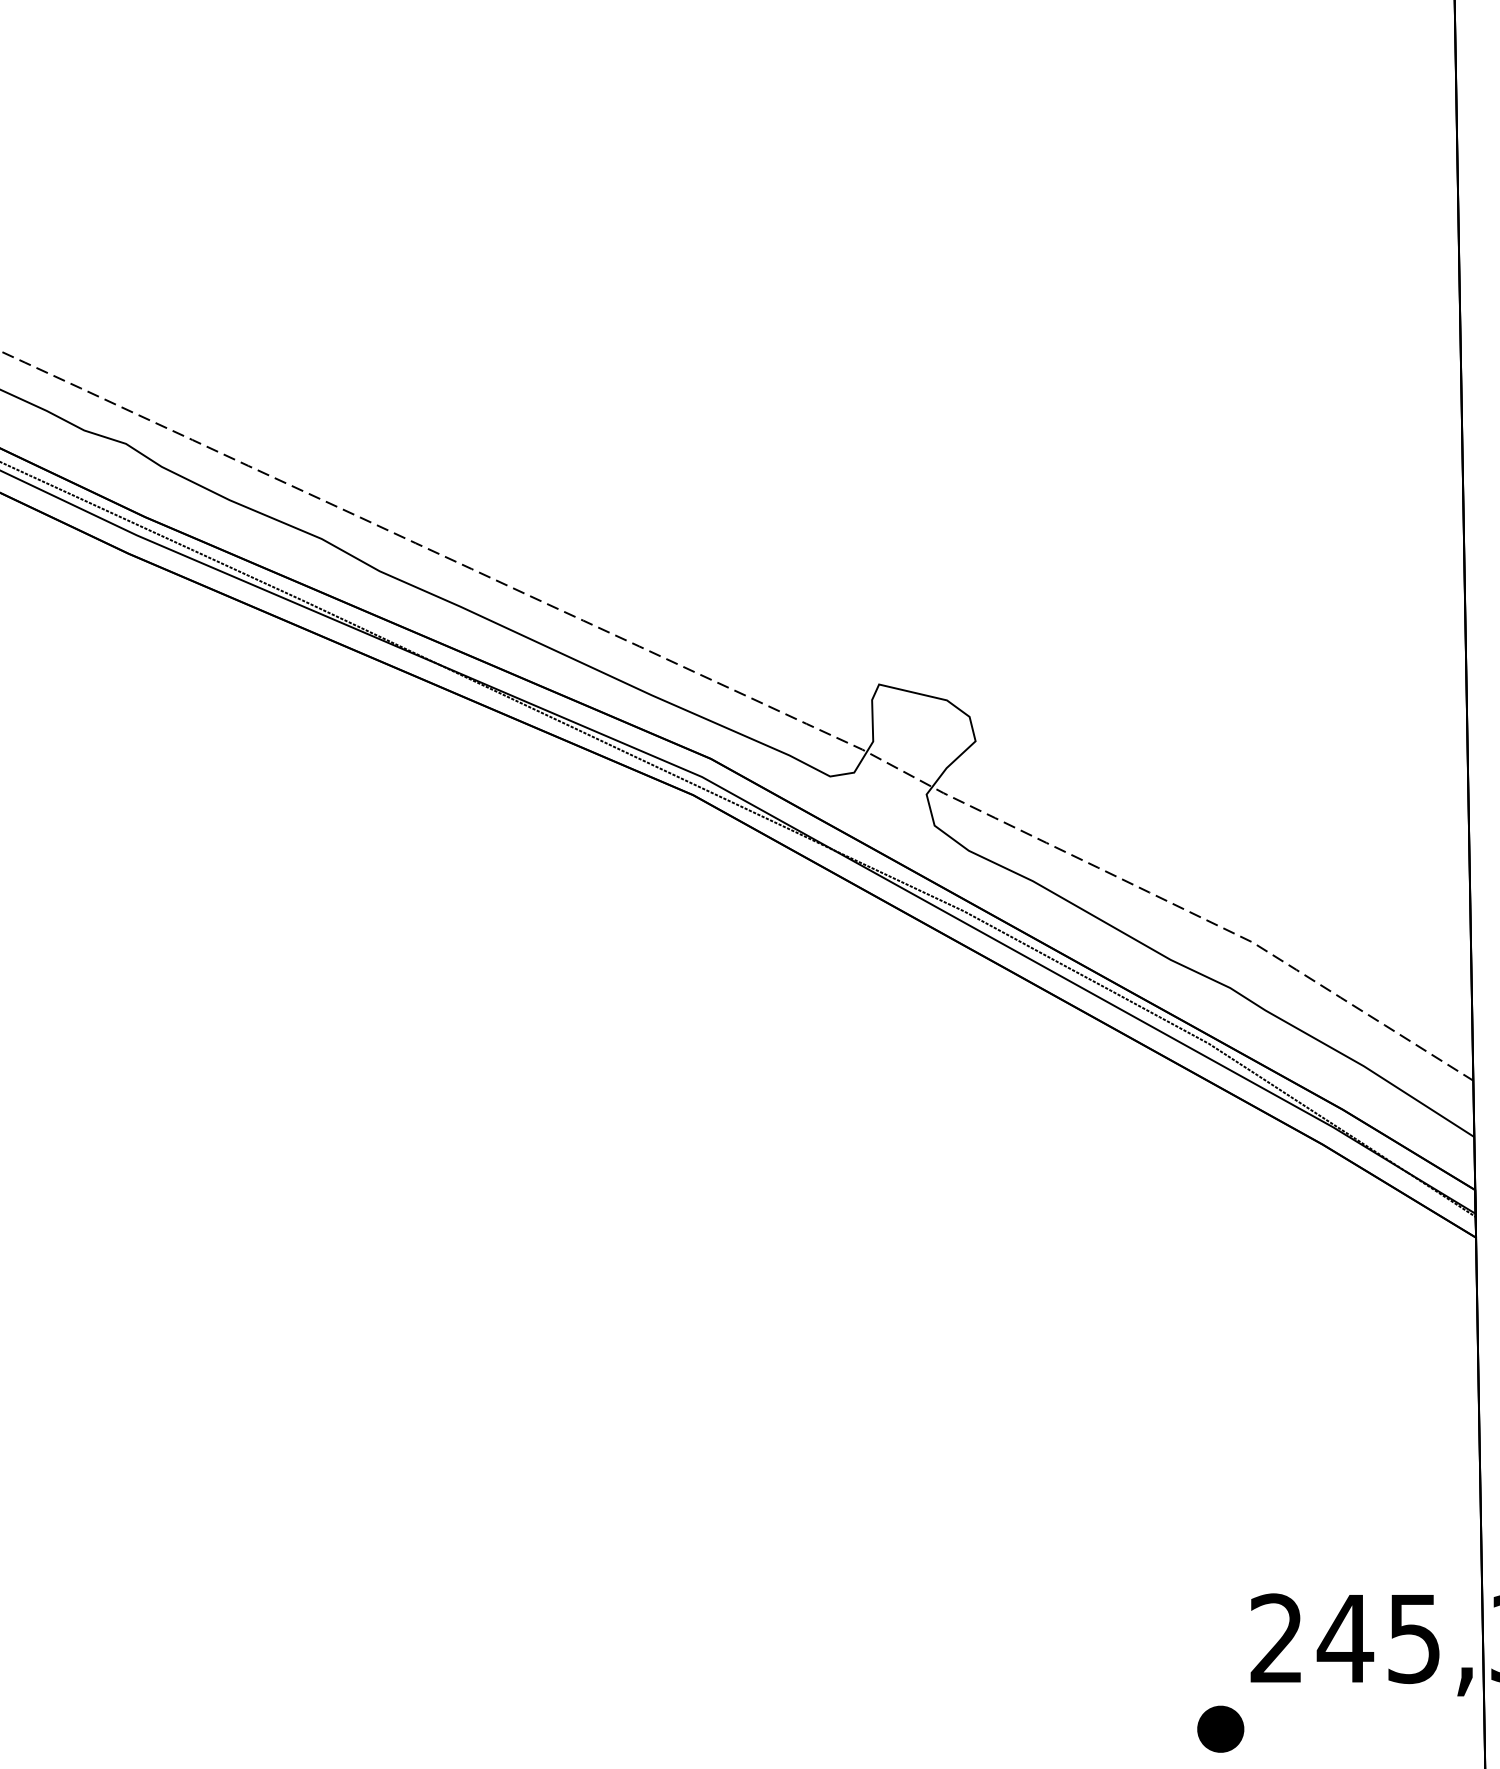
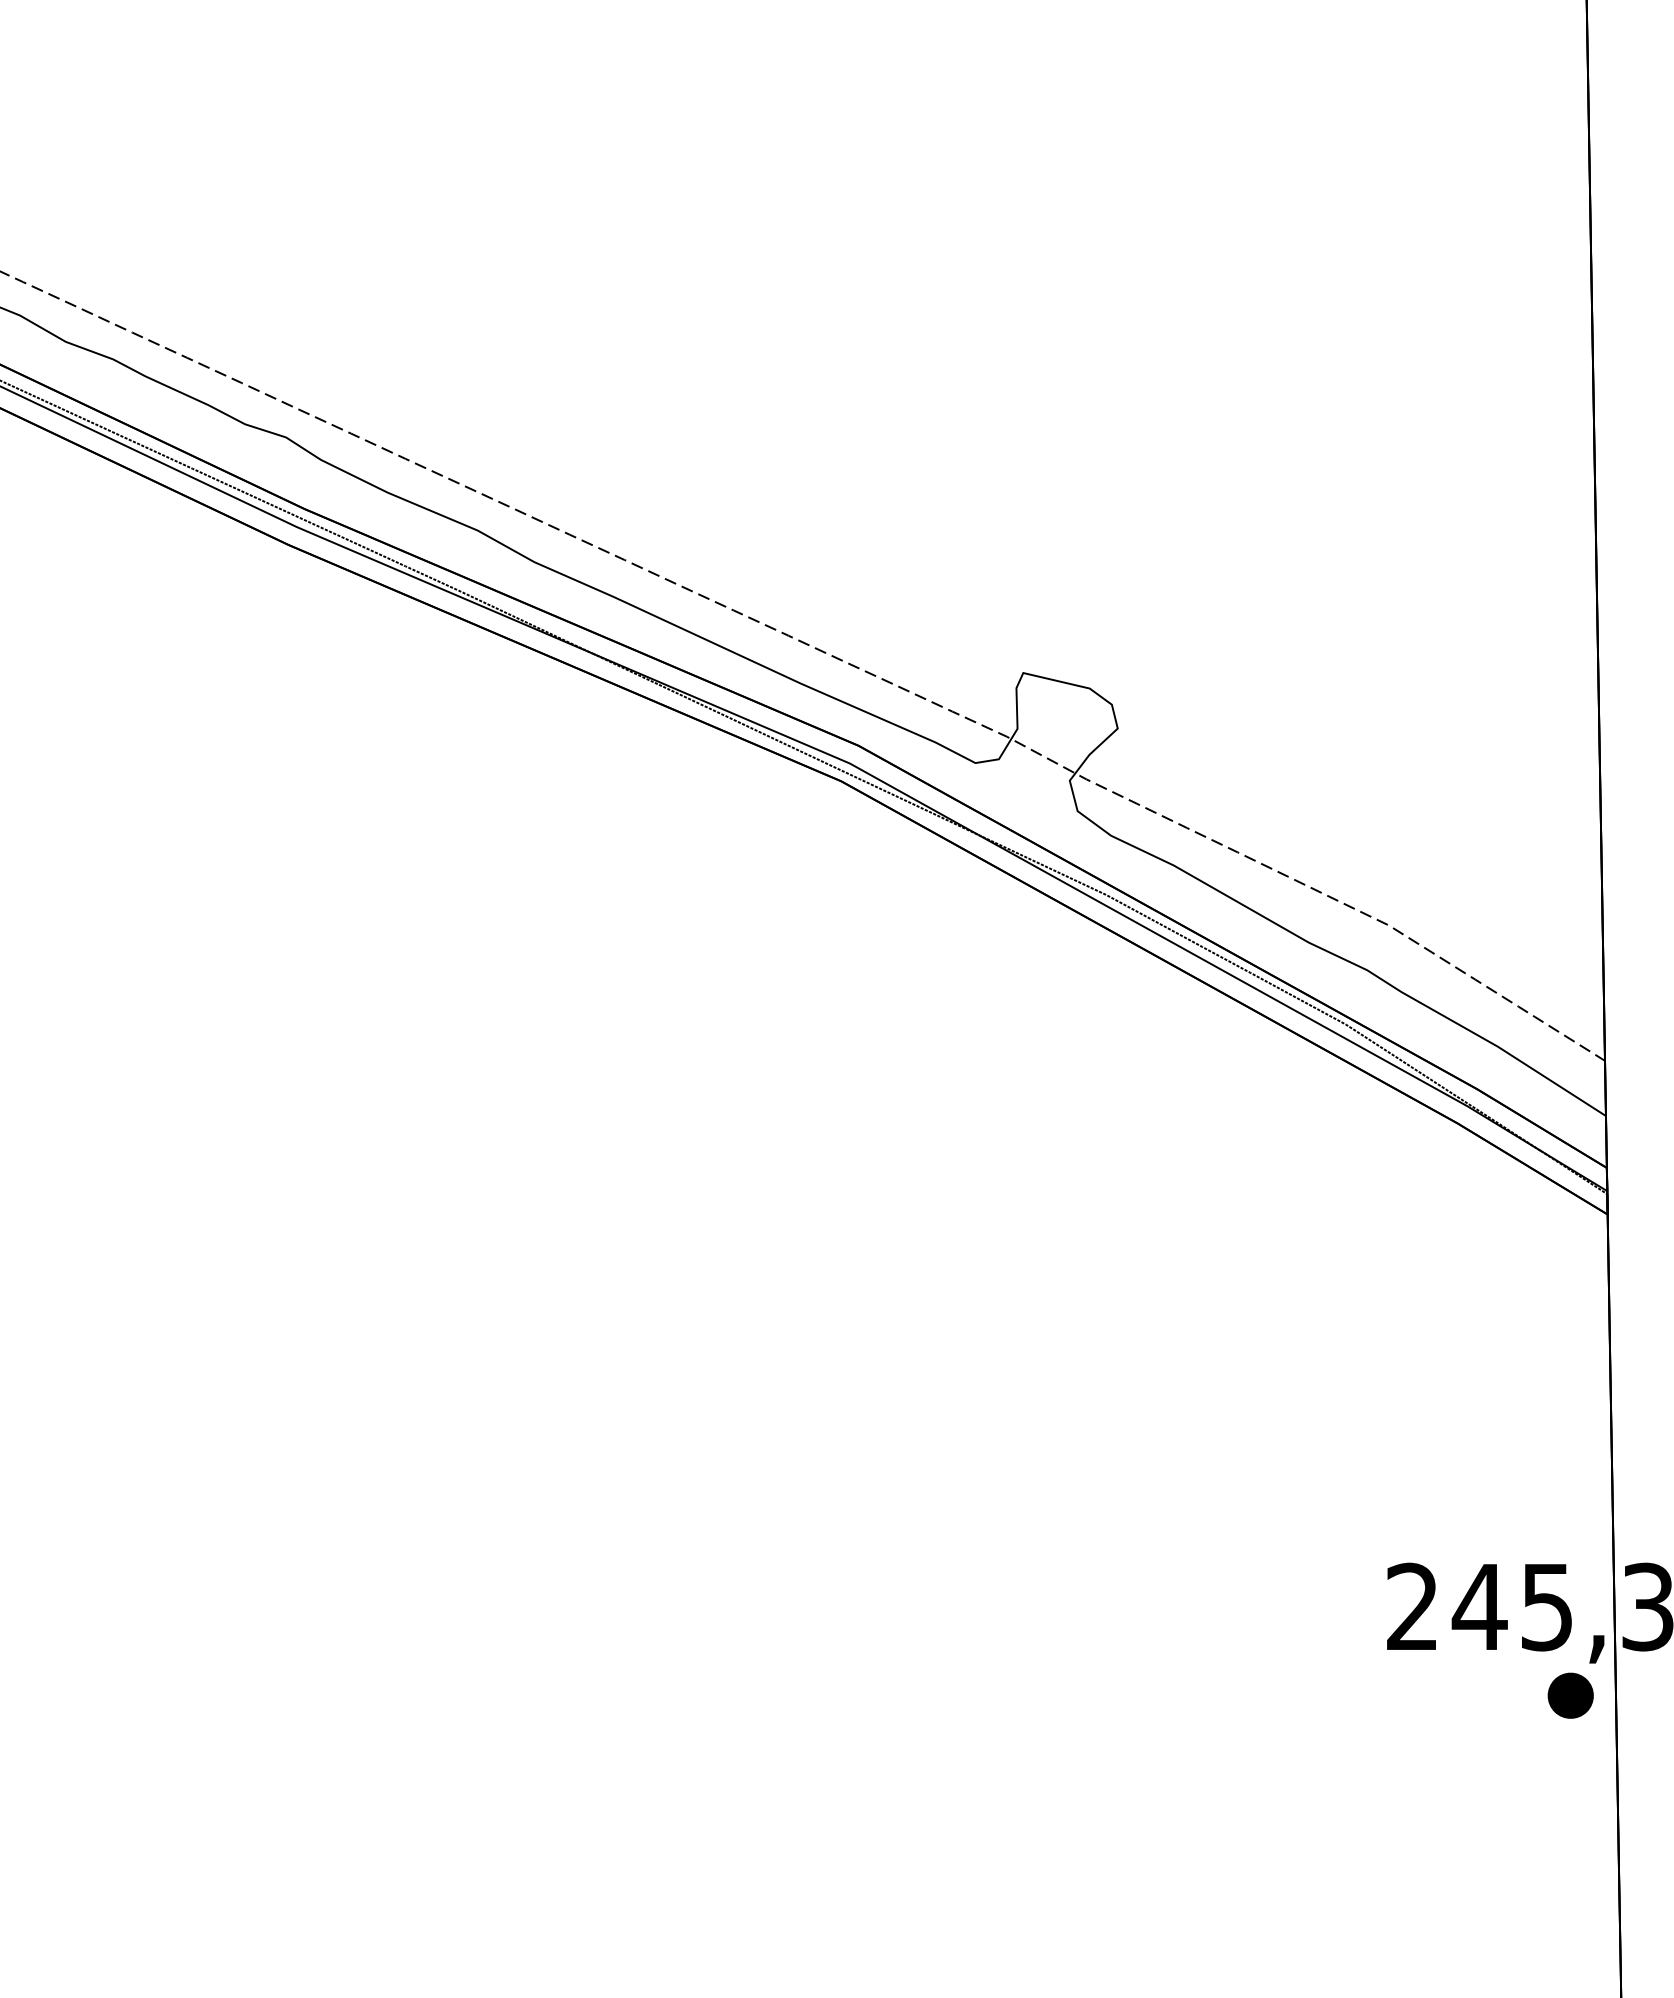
part: (1220, 1728) -> (1570, 1695), moved

